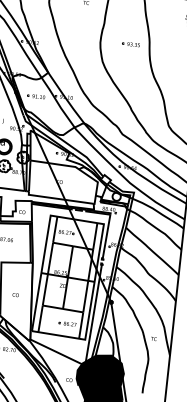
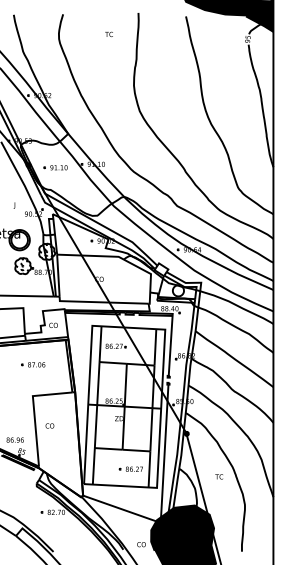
part: (131, 44) -> (175, 83), removed
text: (15, 294) -> (49, 425), moved
text: (154, 338) -> (219, 476), moved

